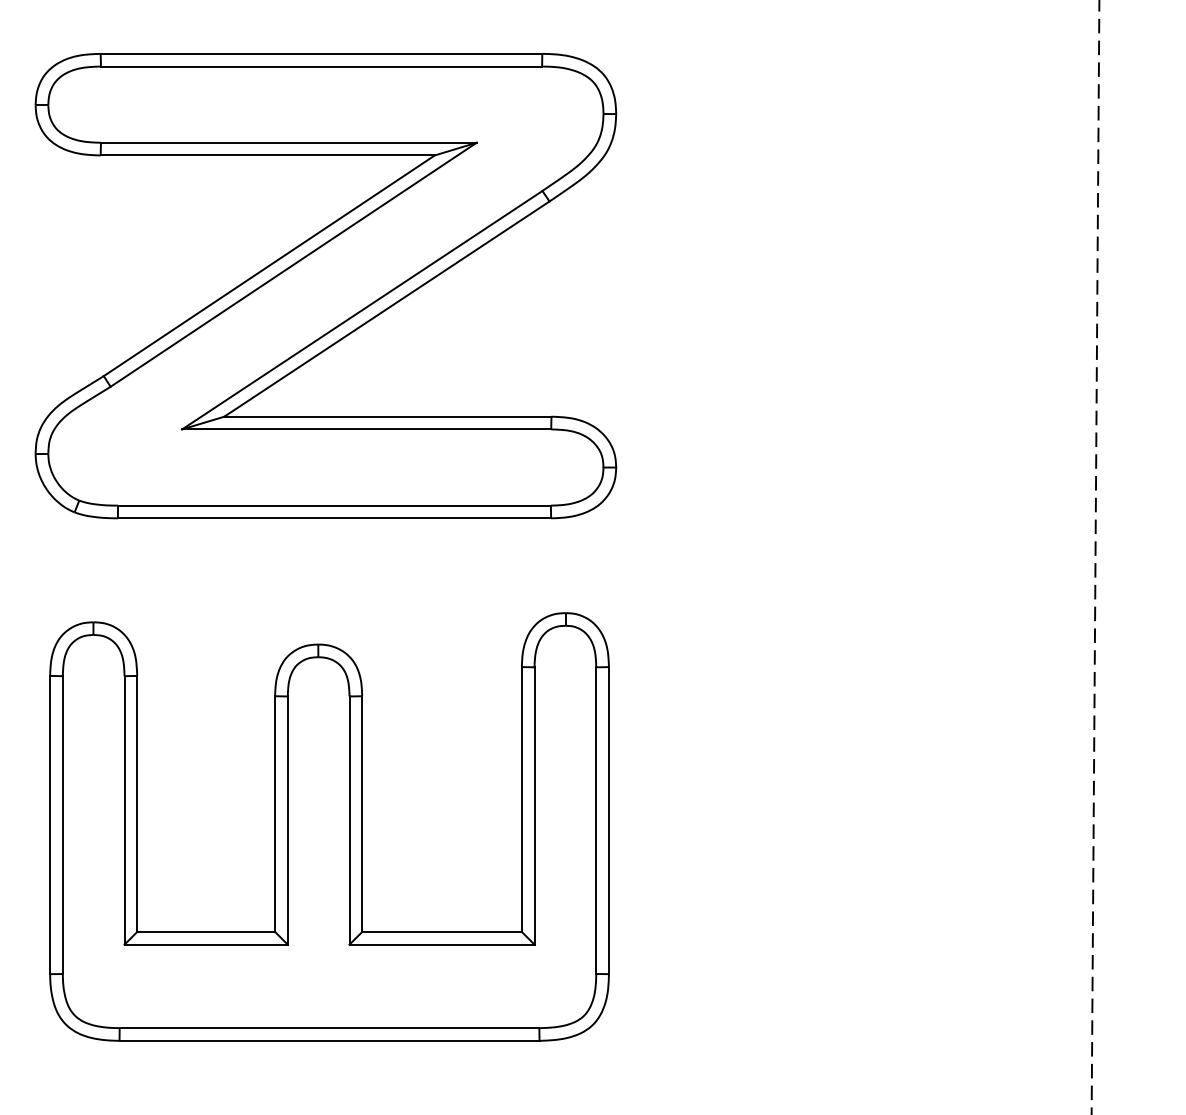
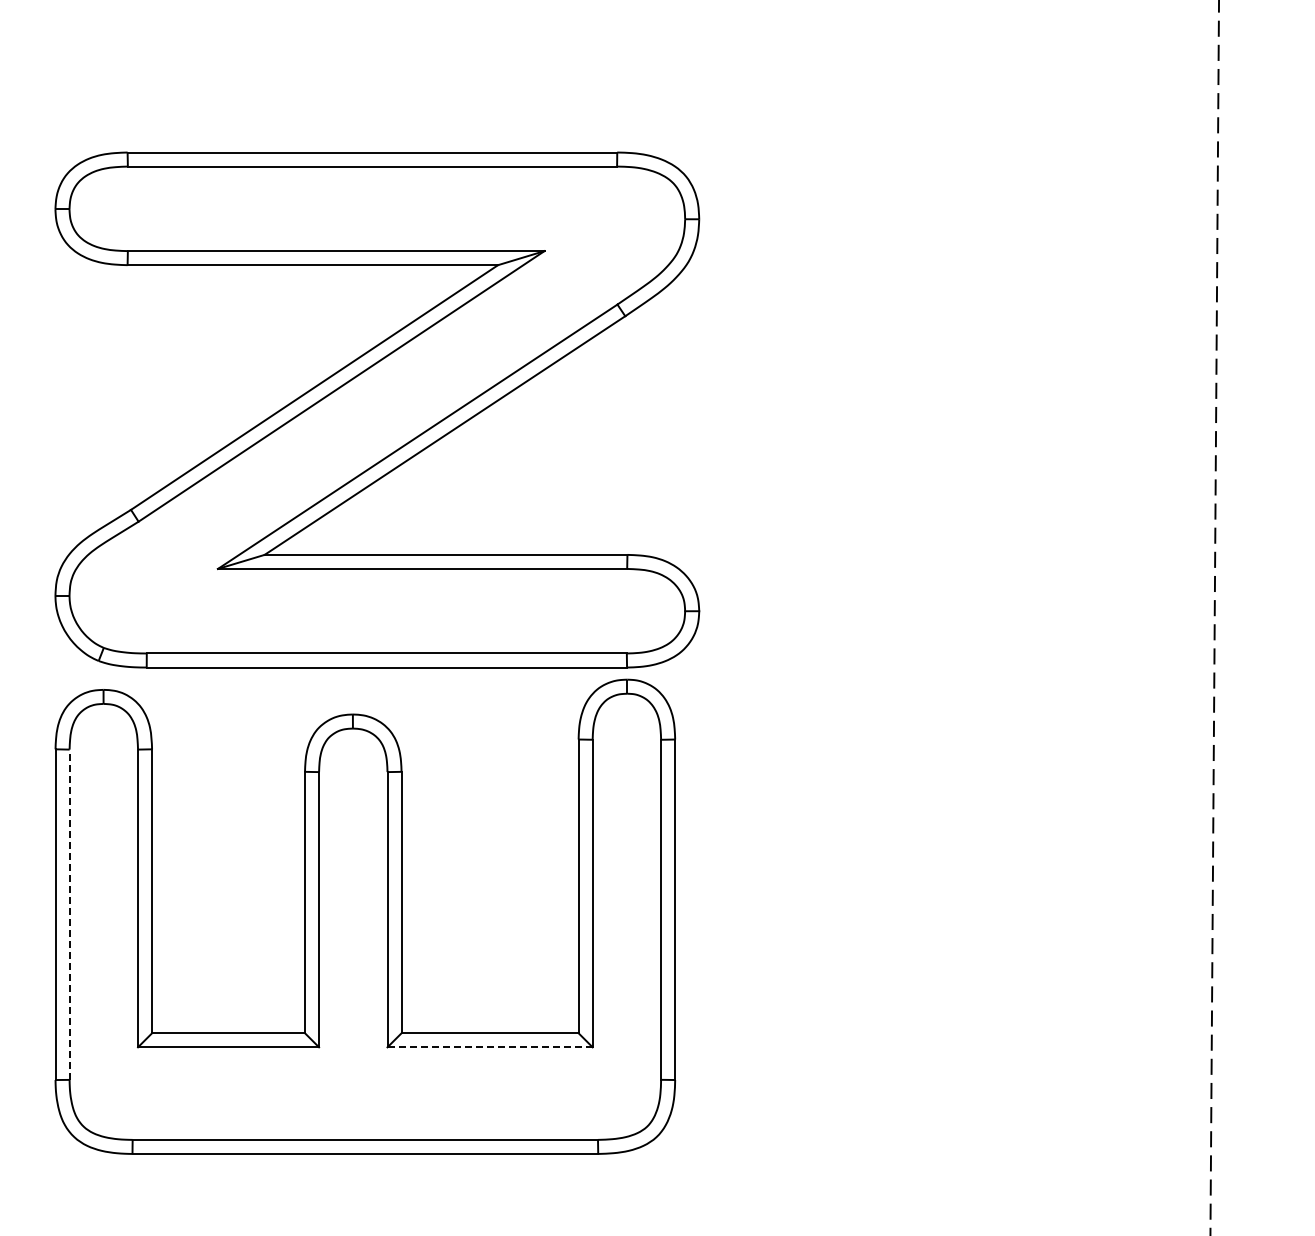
part: (326, 285) -> (377, 409), moved
line: (62, 824) -> (69, 914), solid -> dashed
line: (442, 944) -> (490, 1047), solid -> dashed

